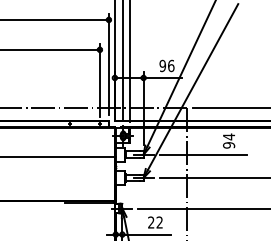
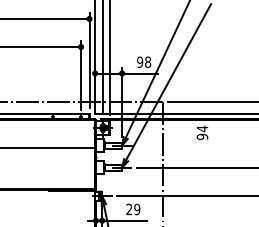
text: (171, 65) -> (148, 61), 96 -> 98
line: (203, 154) -> (178, 145), removed
text: (159, 222) -> (137, 209), 22 -> 29

